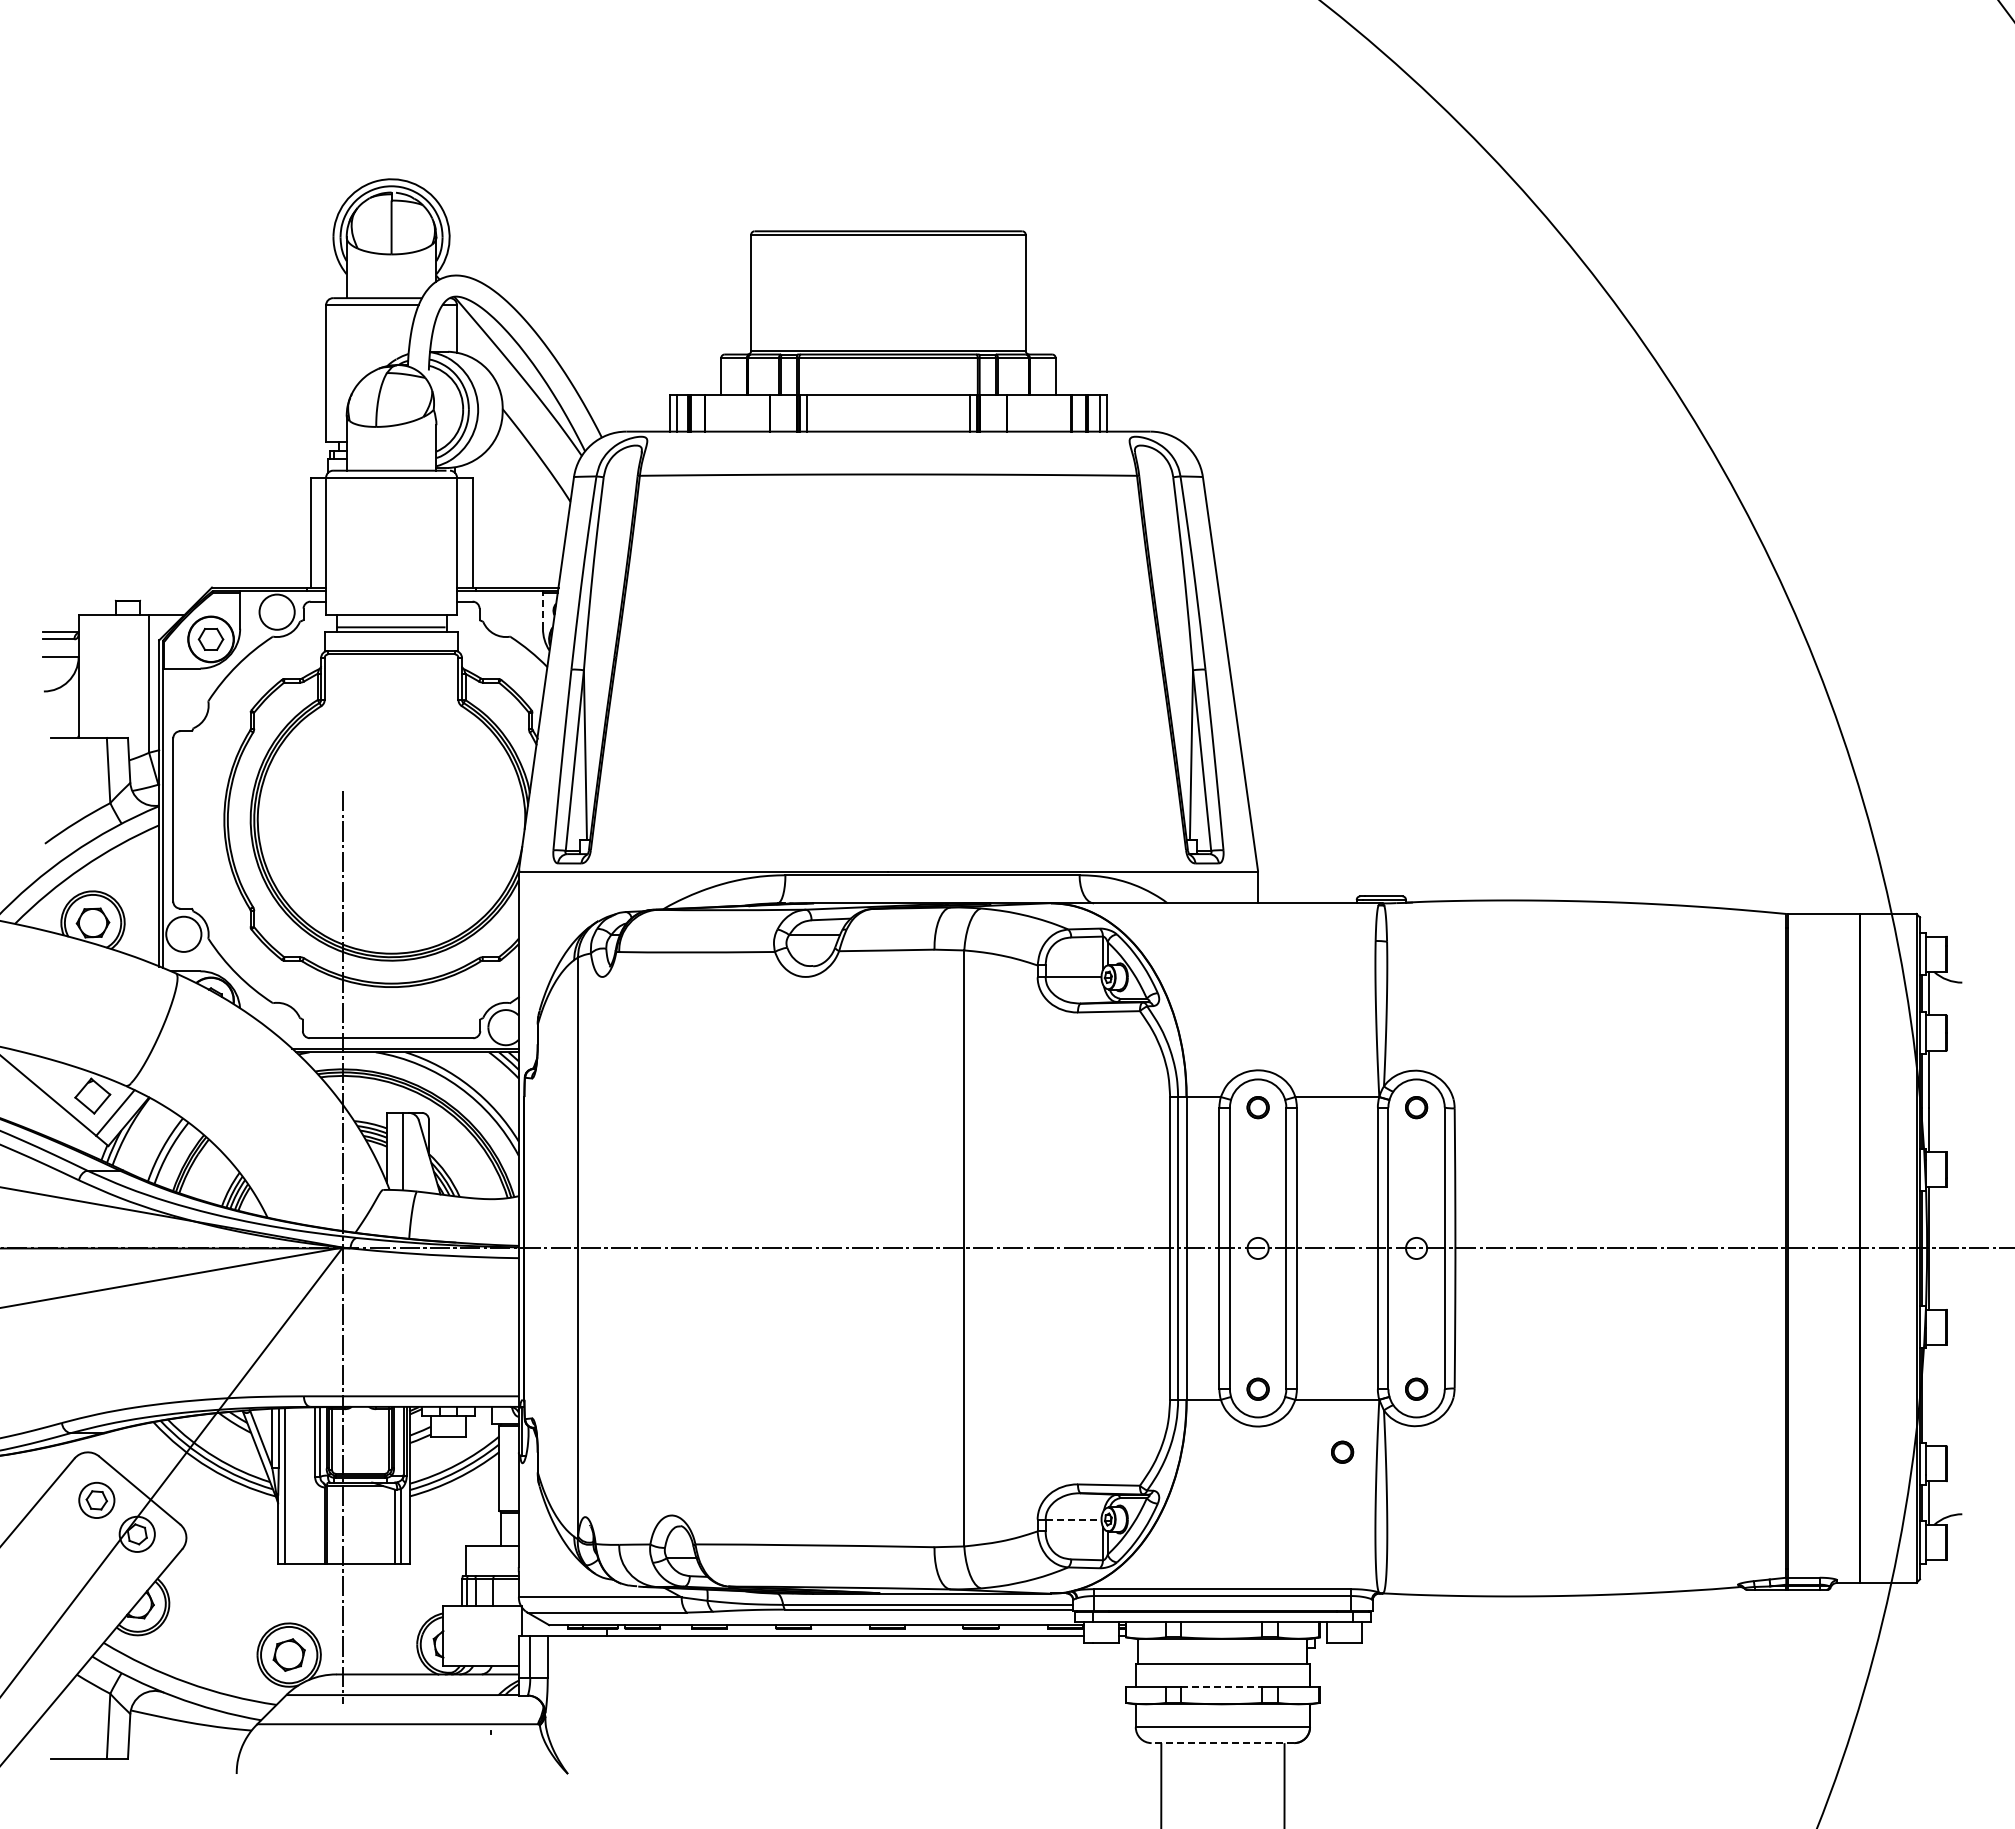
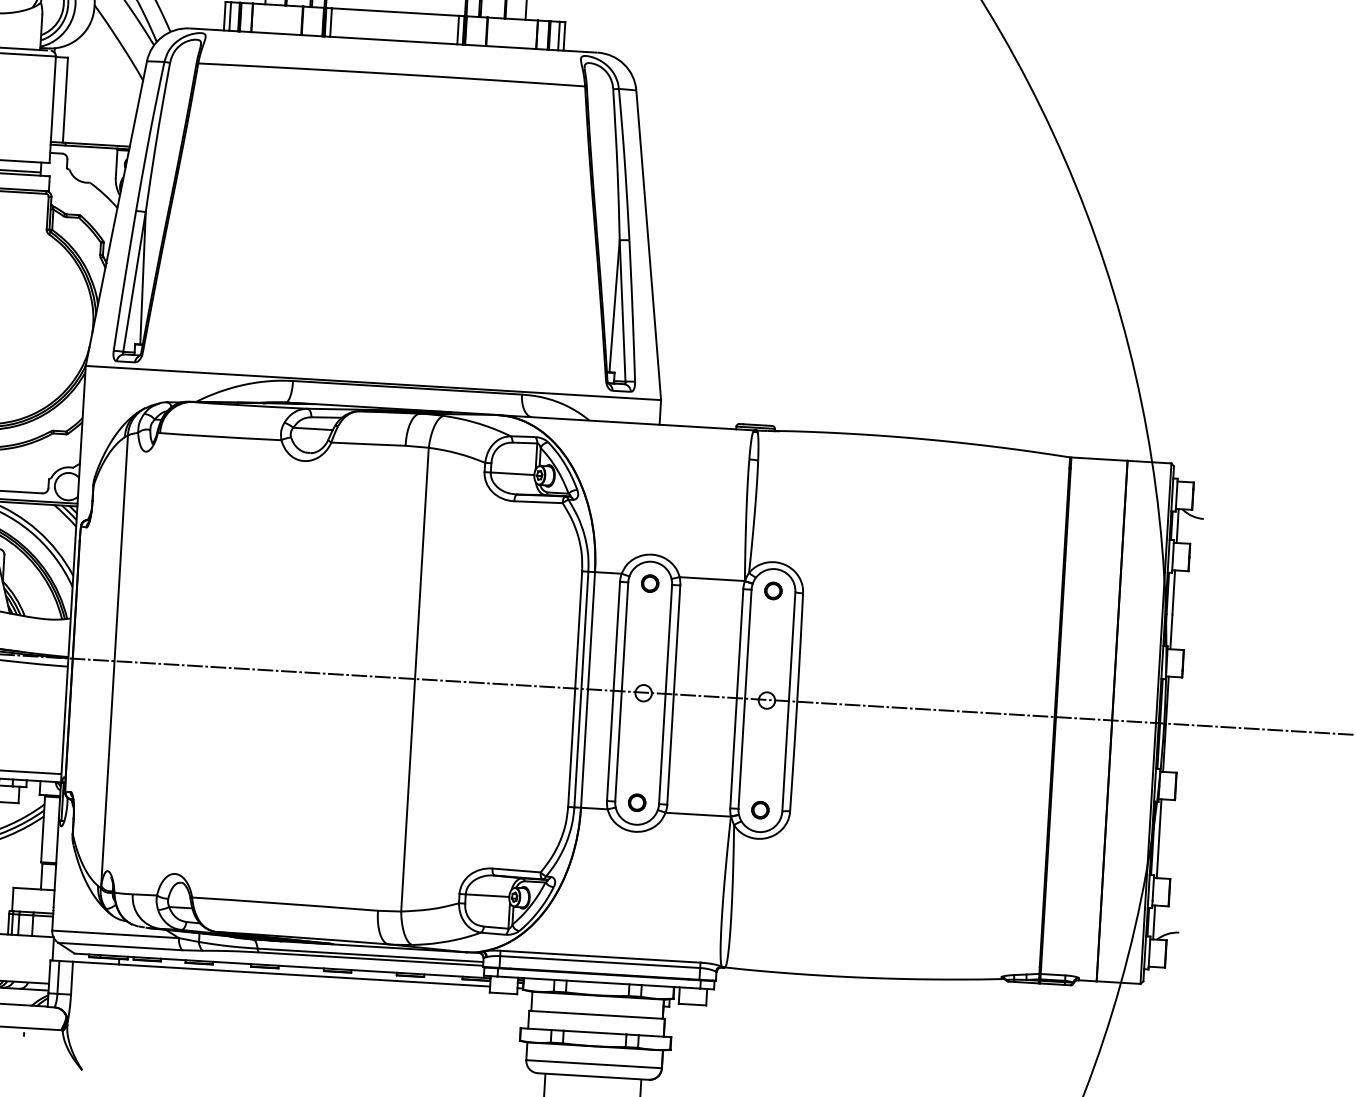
line: (542, 609) -> (116, 162), dashed -> solid
line: (1929, 1395) -> (1159, 838), added
part: (1342, 1451) -> (699, 855), removed
line: (1073, 1519) -> (487, 895), dashed -> solid
line: (1222, 1686) -> (595, 1032), dashed -> solid
line: (1222, 1743) -> (593, 1076), dashed -> solid

